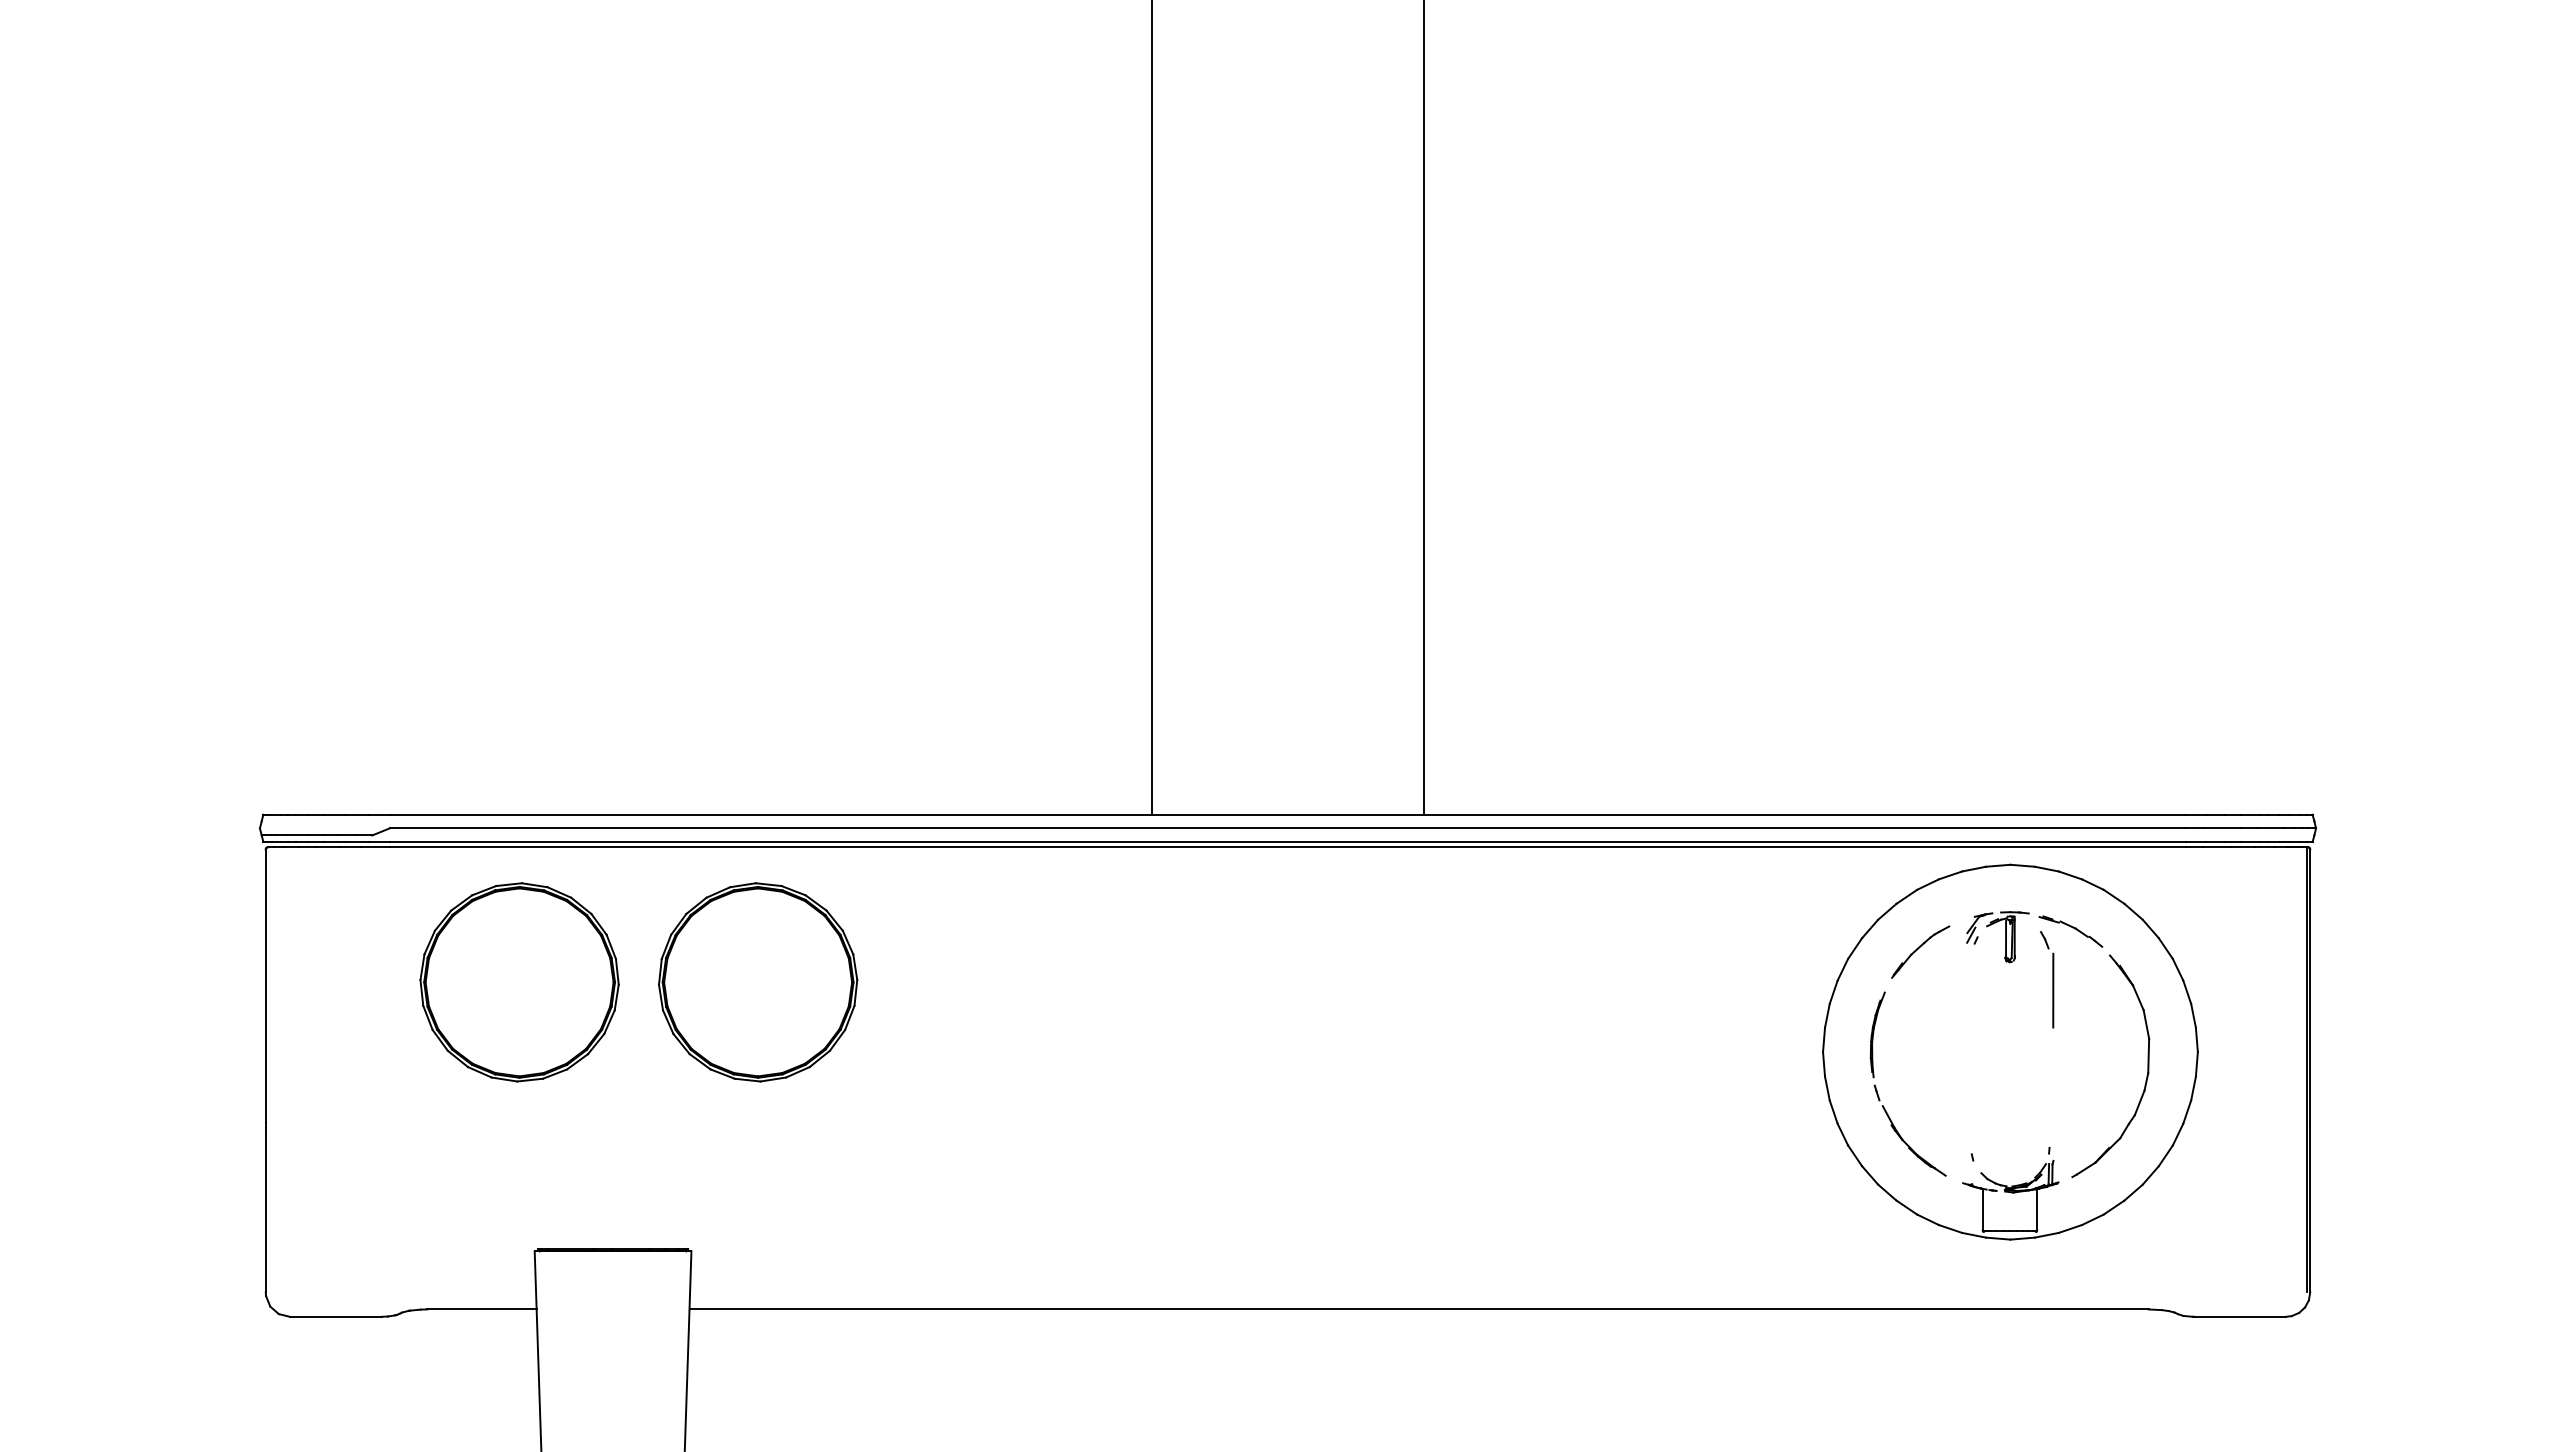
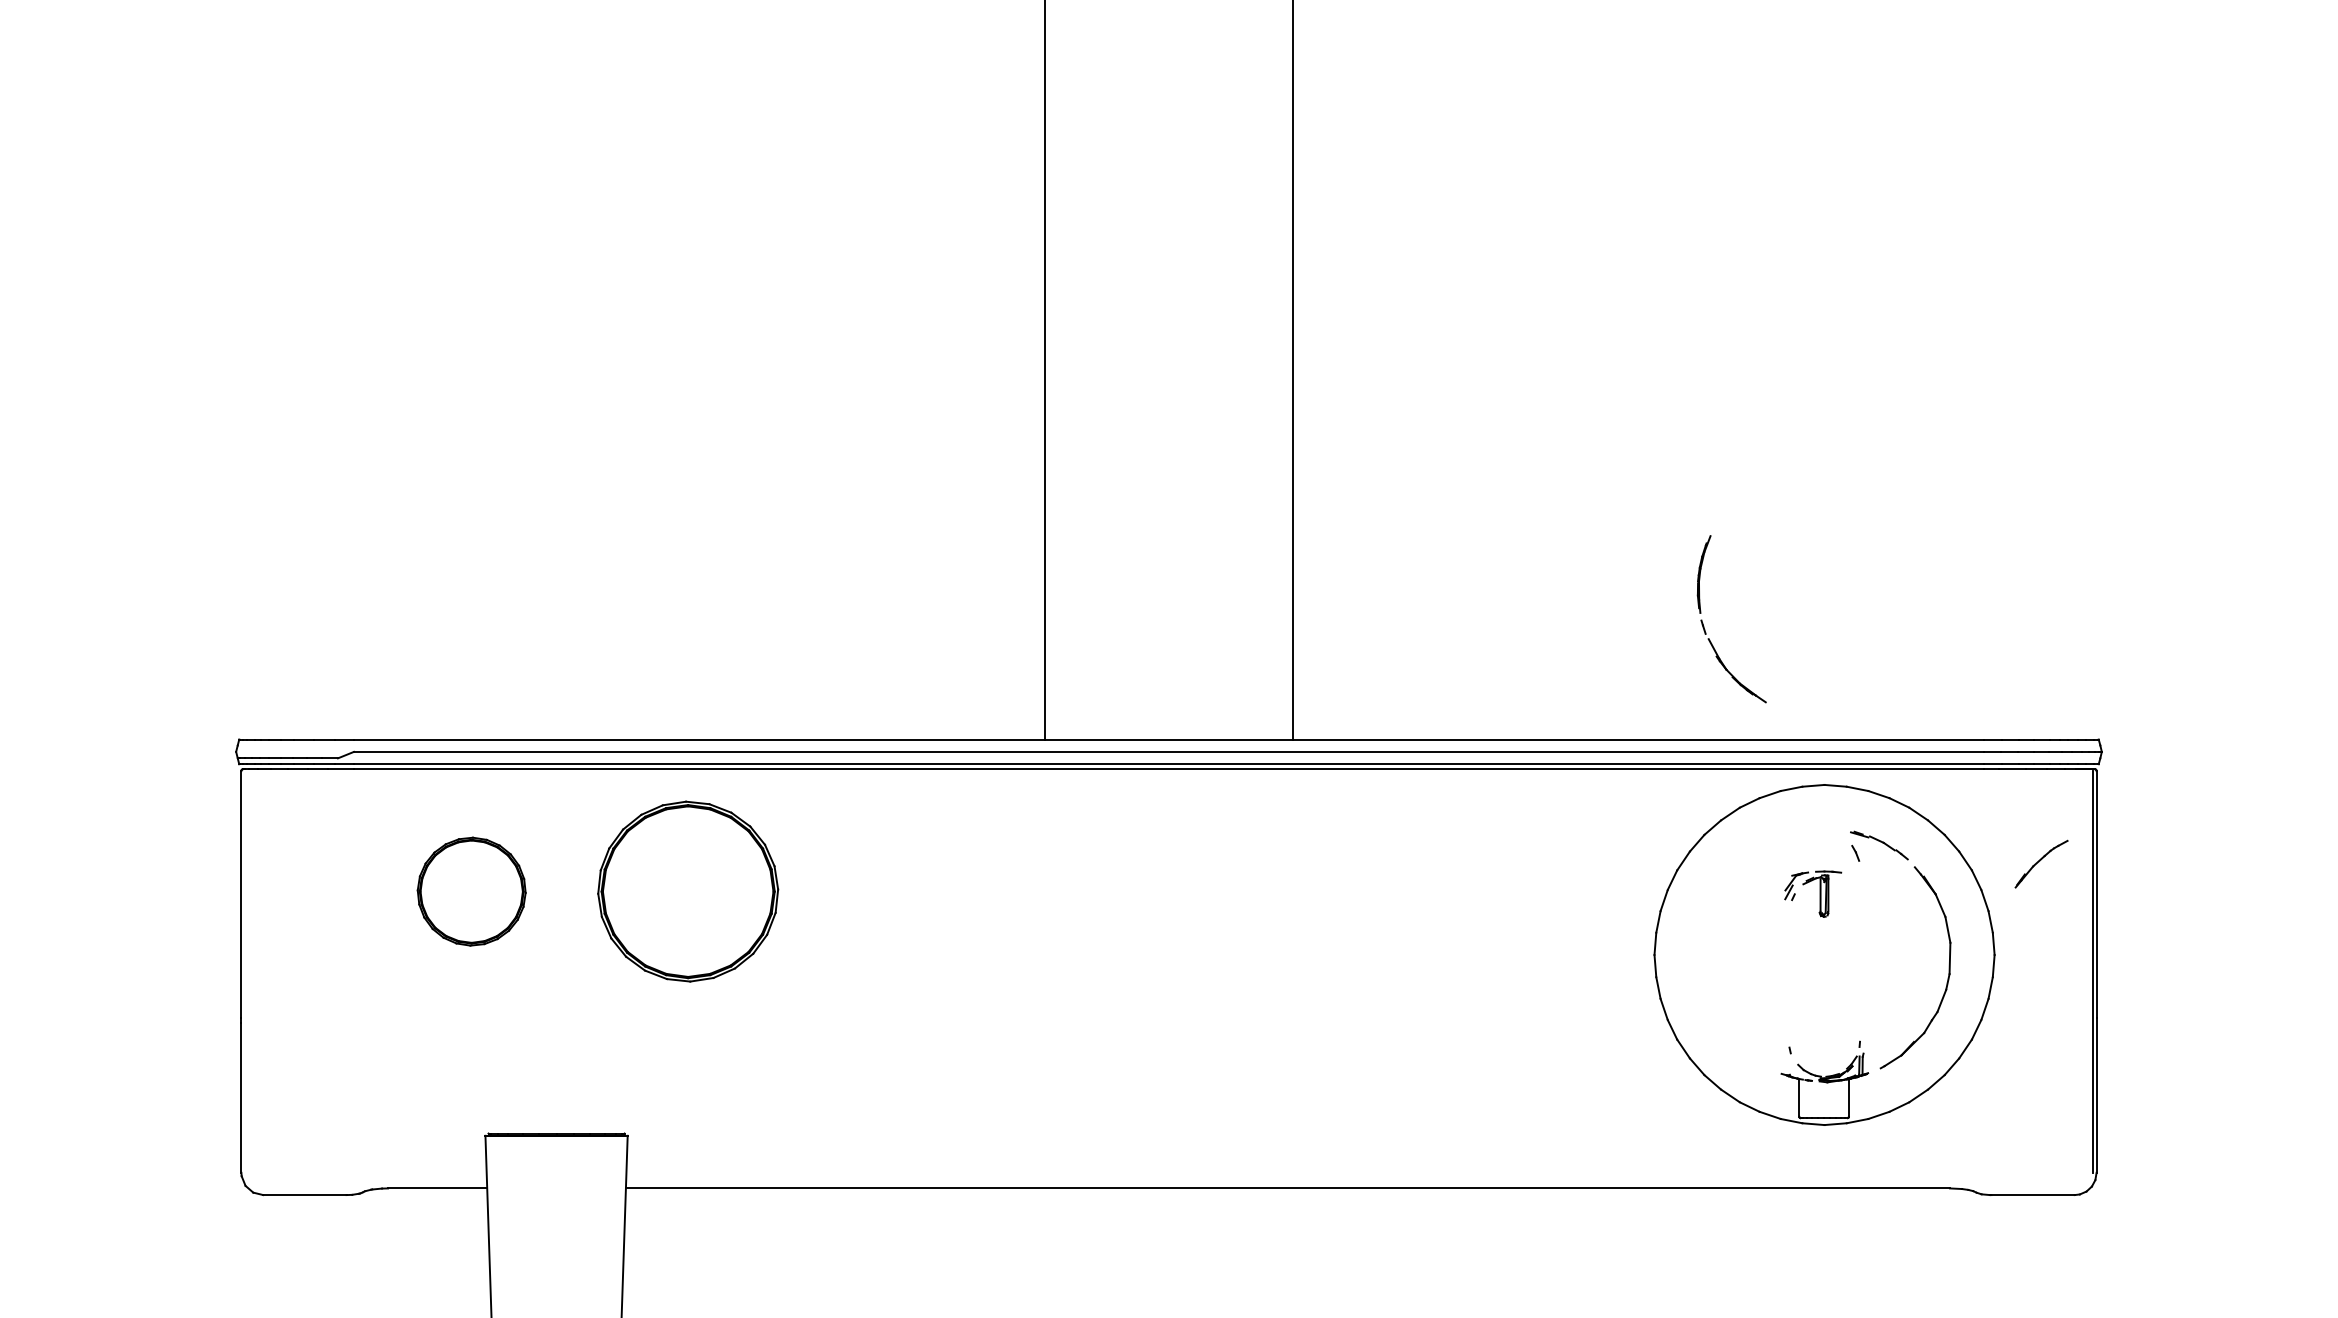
part: (2005, 937) -> (1820, 894), moved
part: (1920, 951) -> (2041, 863), moved
part: (519, 982) -> (471, 891), size x0.6
line: (2053, 990) -> (1863, 899), removed
part: (1878, 1093) -> (1704, 627), moved

